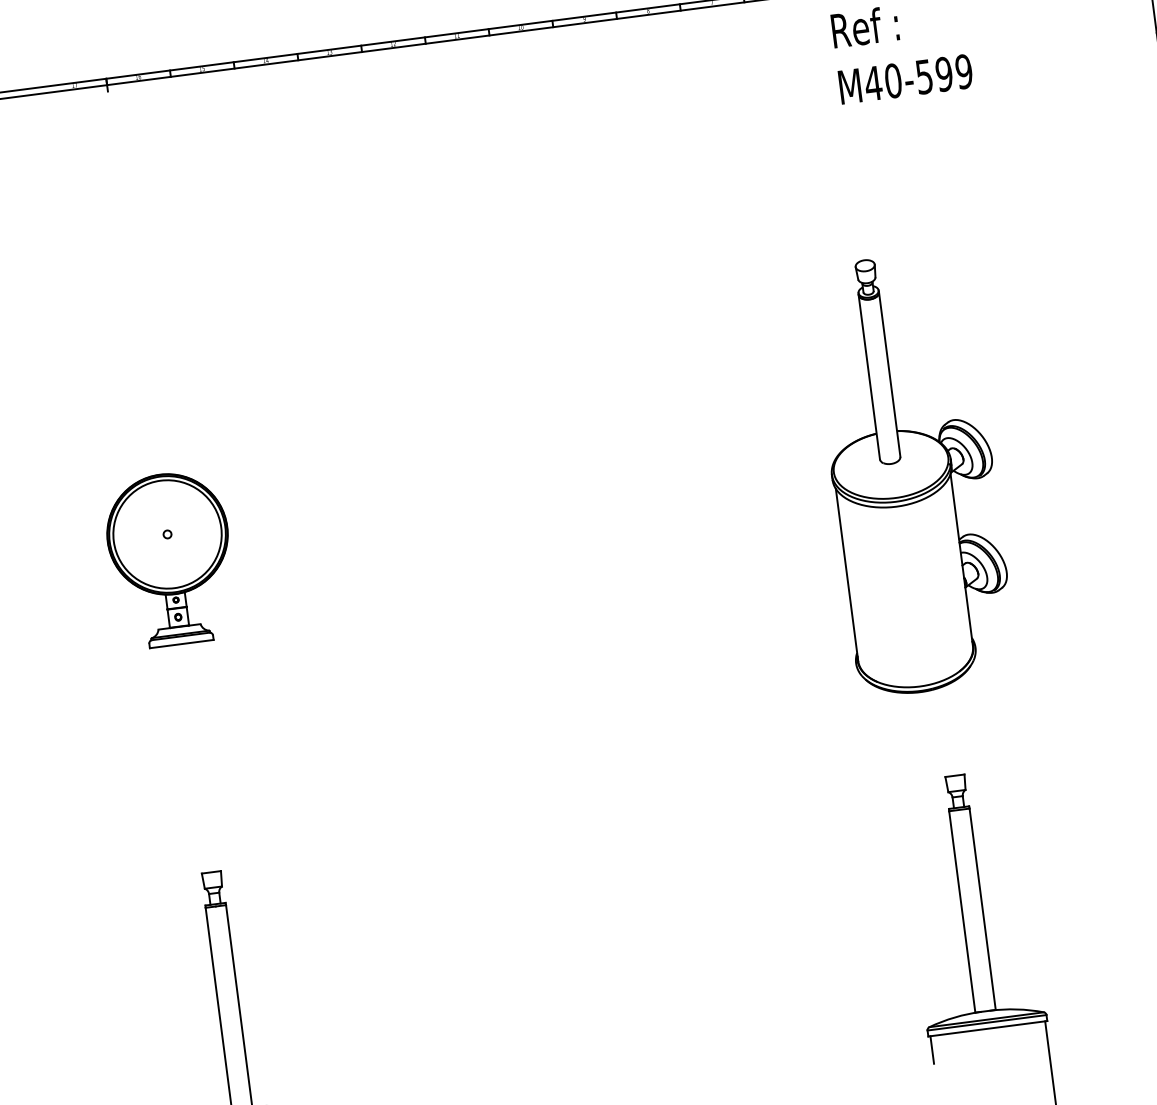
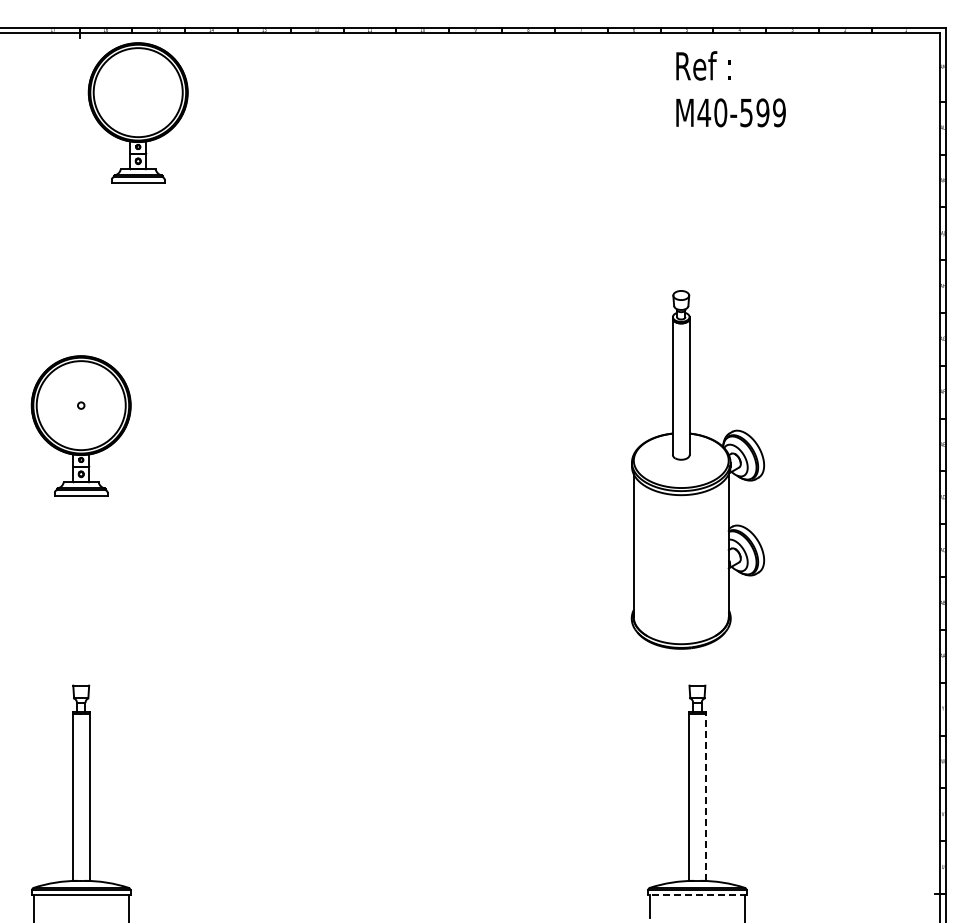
part: (189, 171) -> (137, 112), added
part: (912, 473) -> (697, 469), moved
line: (982, 908) -> (705, 796), solid -> dashed
line: (986, 1029) -> (696, 895), solid -> dashed

